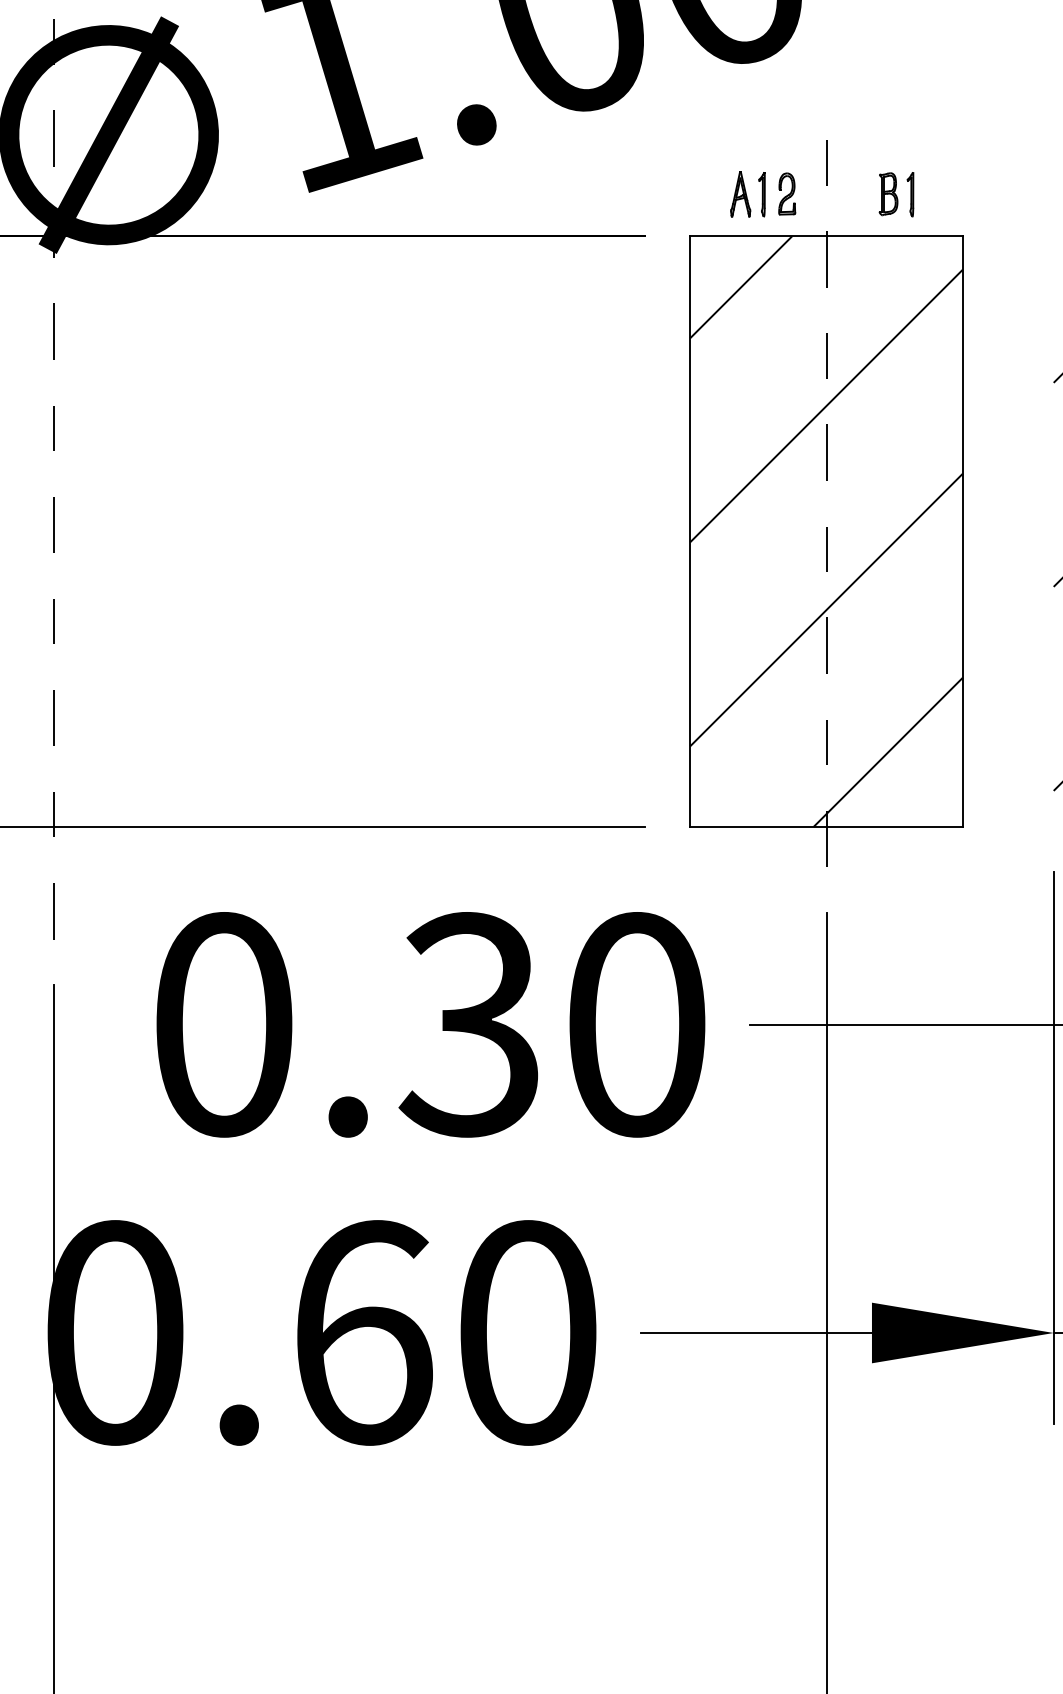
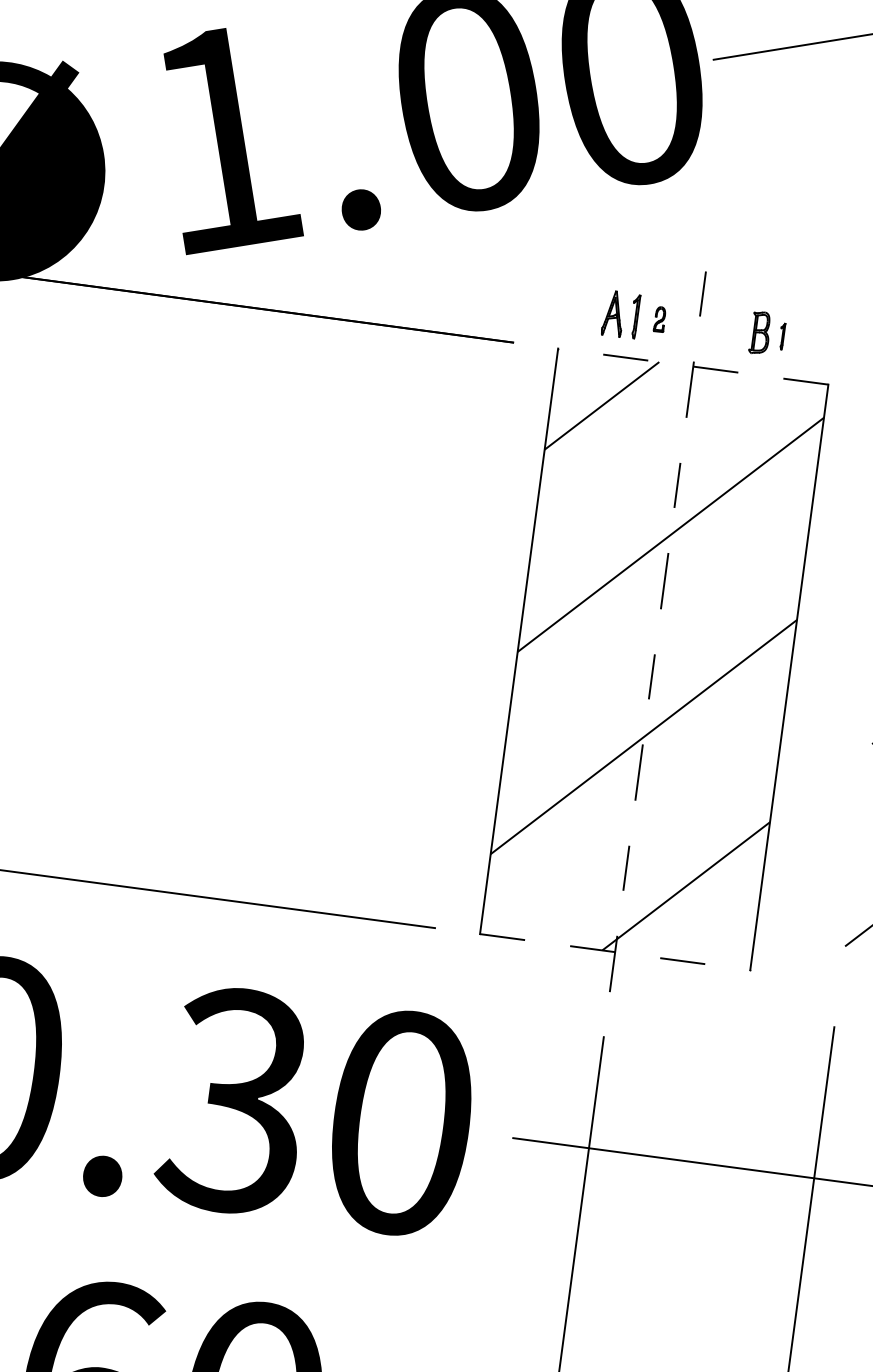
part: (787, 193) -> (660, 319), size x0.6
part: (910, 194) -> (782, 336), size x0.6
line: (826, 236) -> (693, 366), solid -> dashed
line: (827, 827) -> (616, 952), solid -> dashed

